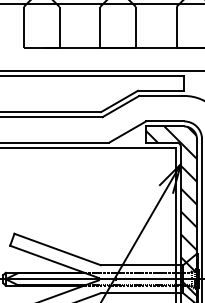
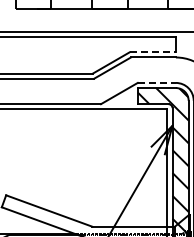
line: (161, 90) -> (153, 52), solid -> dashed
line: (165, 121) -> (157, 83), solid -> dashed

